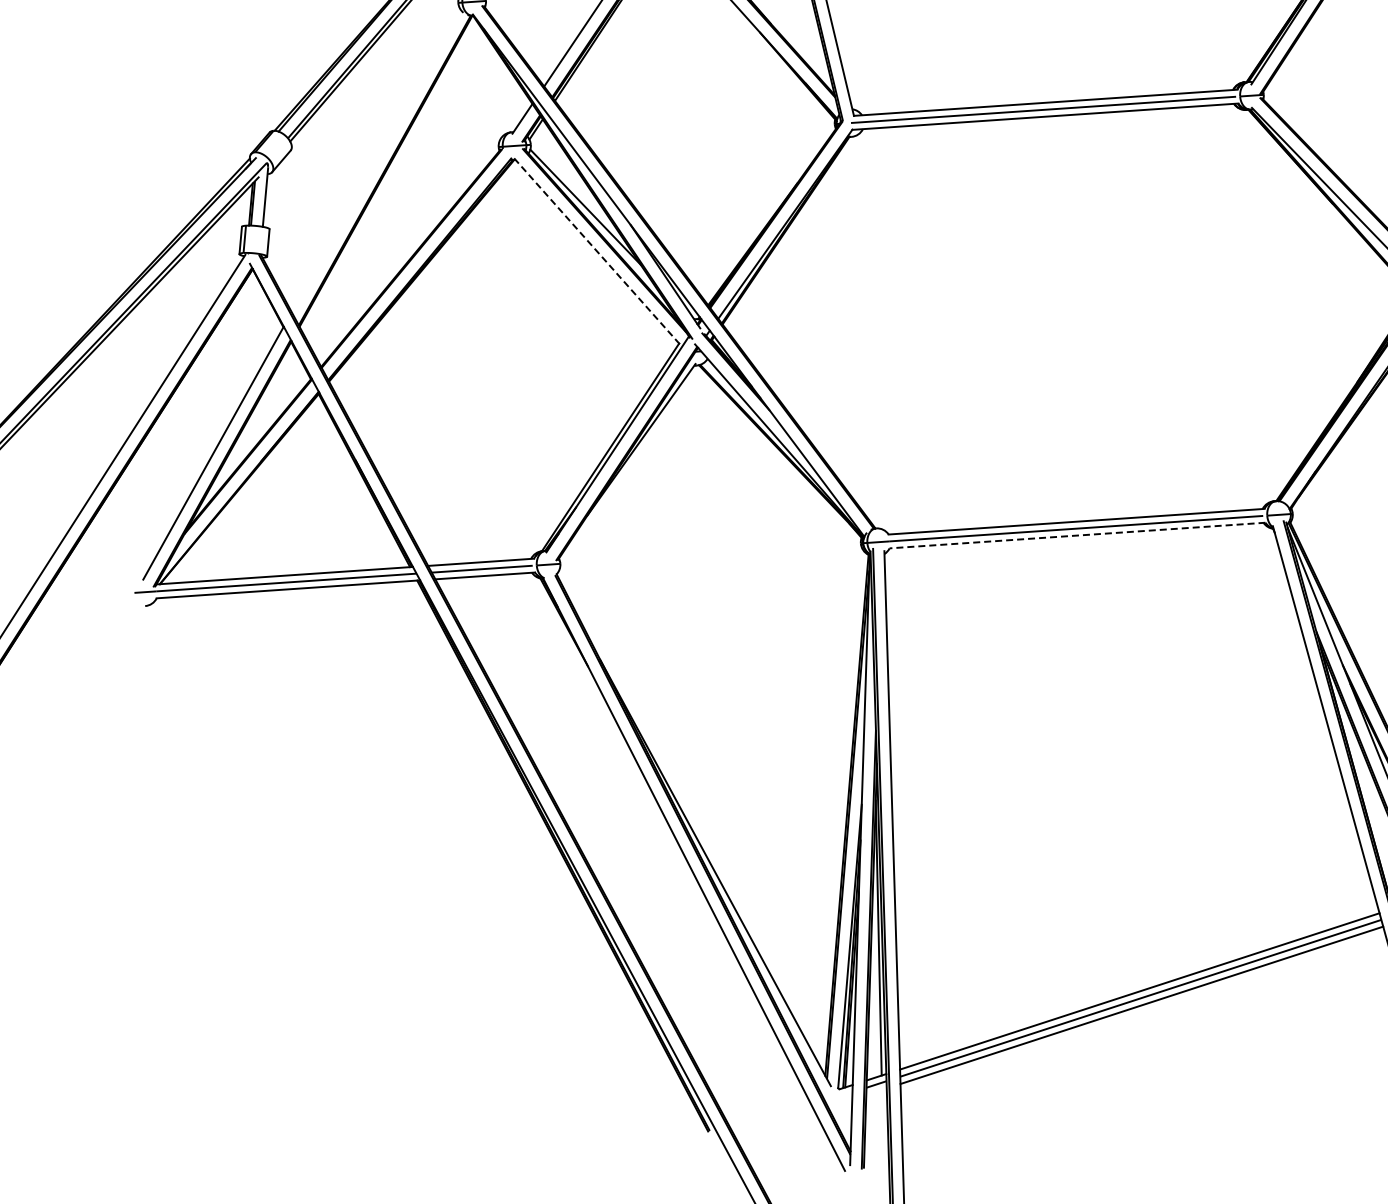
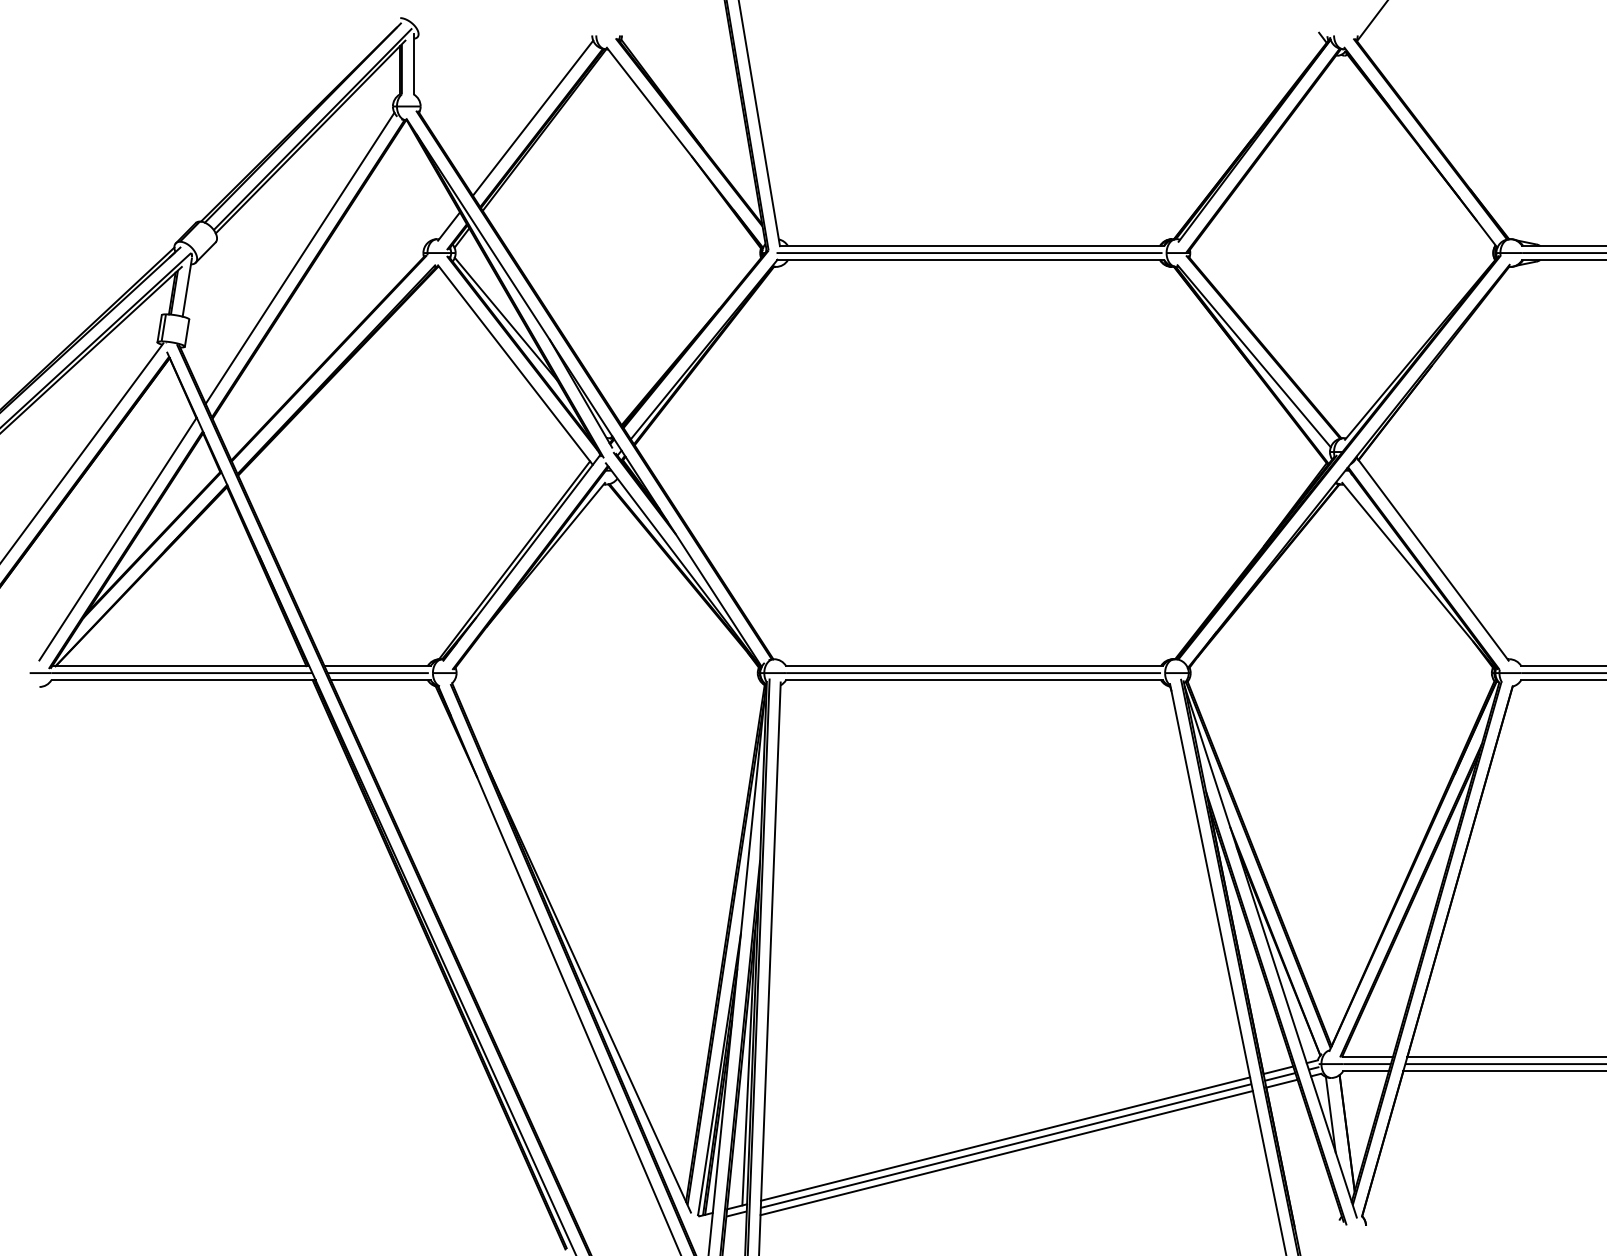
line: (375, 159) -> (299, 257), added
line: (598, 252) -> (515, 365), dashed -> solid
line: (1077, 536) -> (974, 680), dashed -> solid

